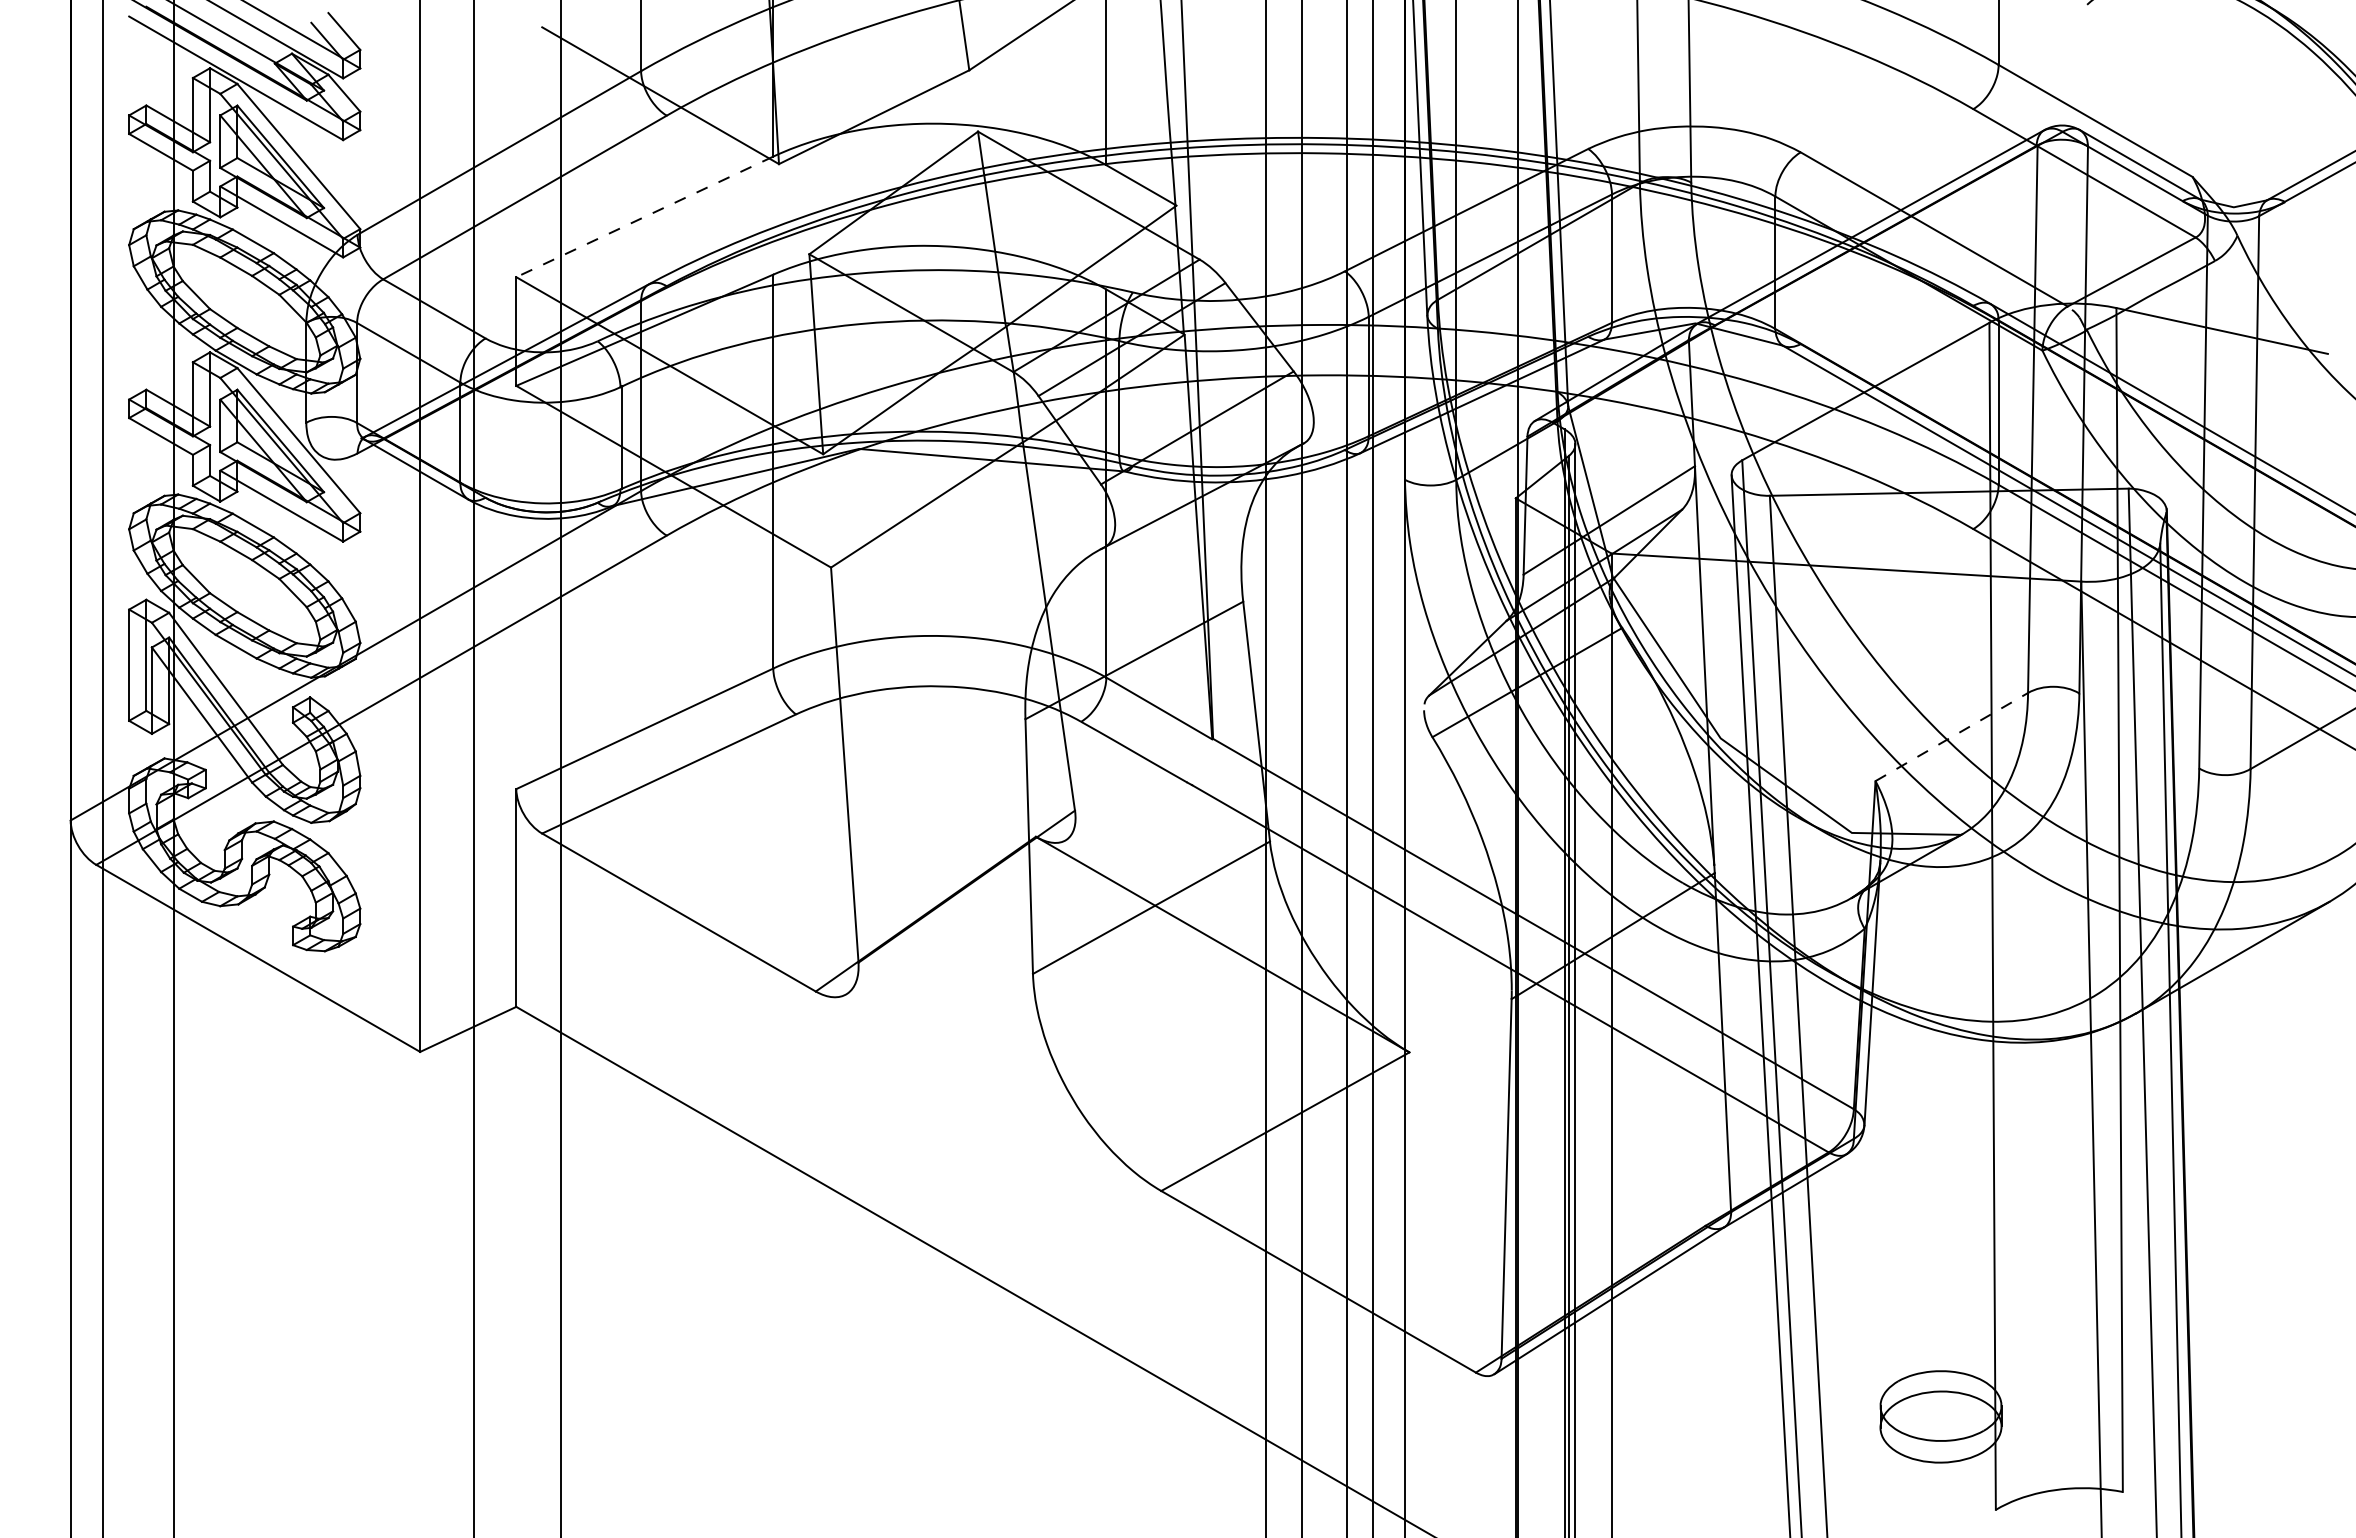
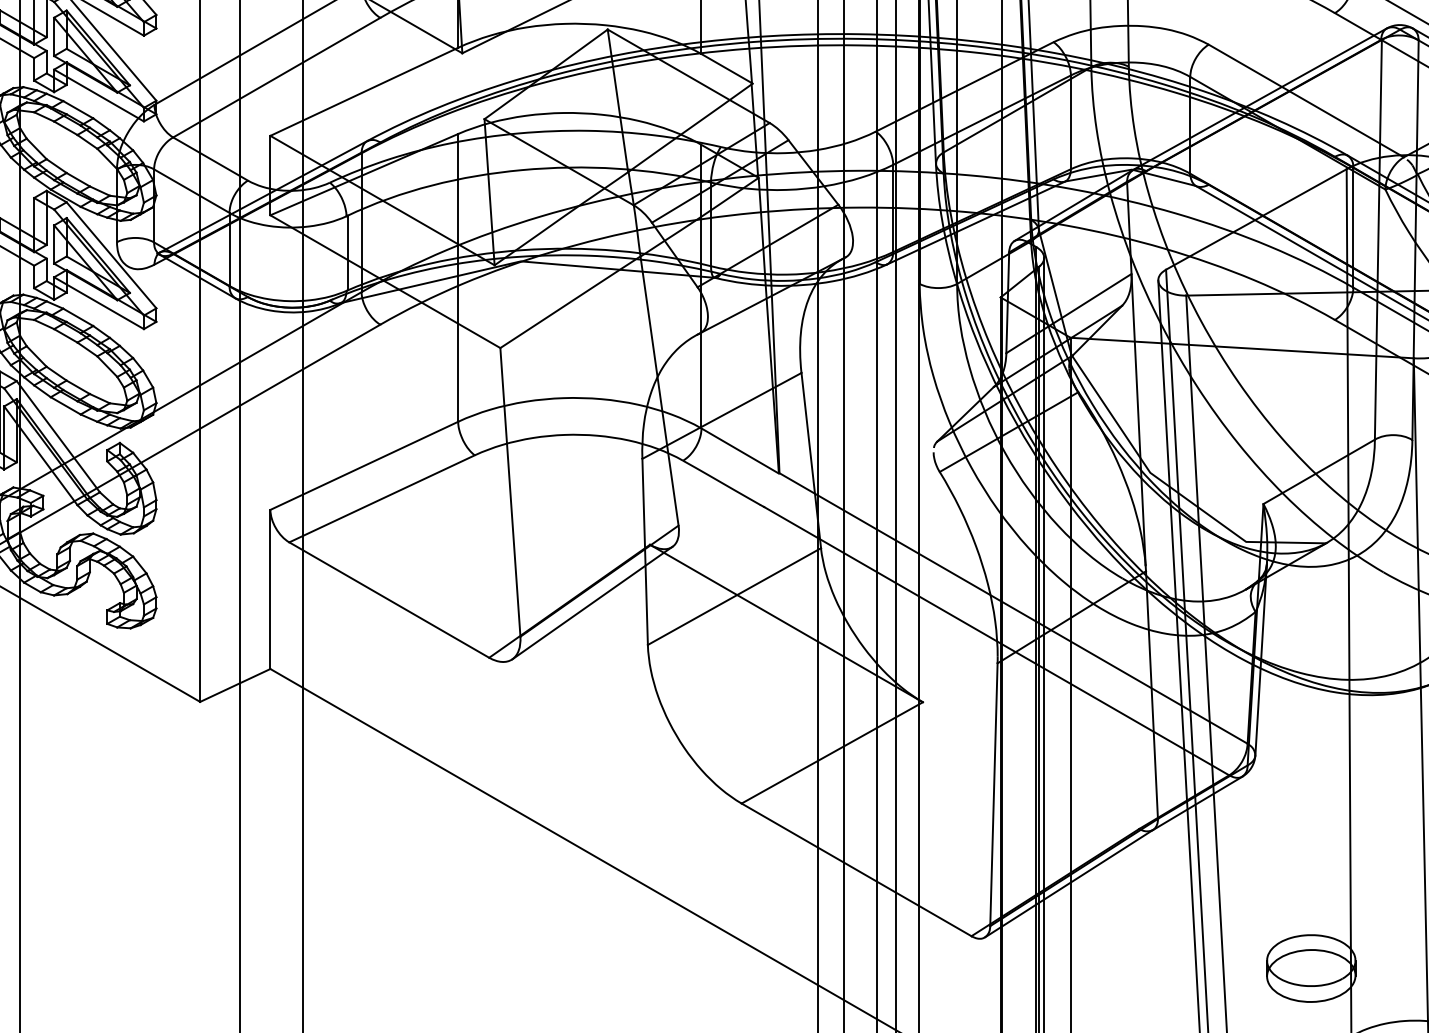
line: (644, 216) -> (364, 91), dashed -> solid
line: (1952, 736) -> (1319, 471), dashed -> solid
line: (956, 916) -> (592, 602), added

